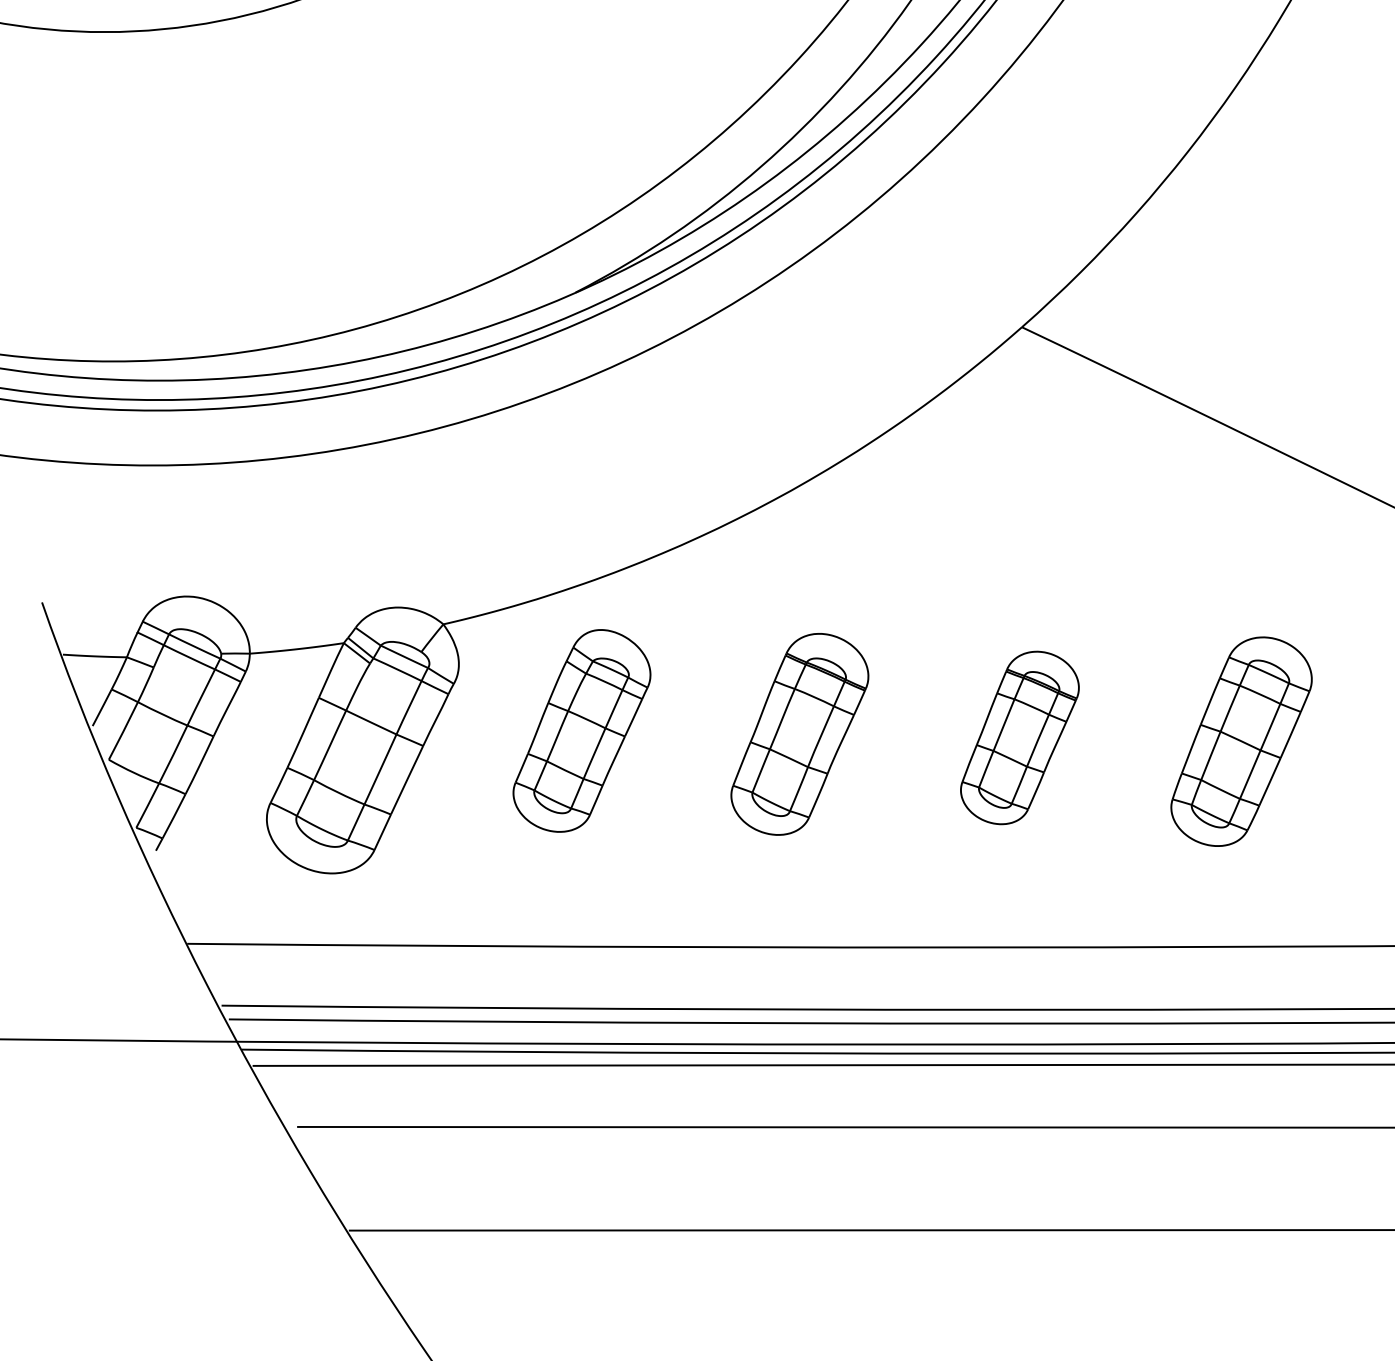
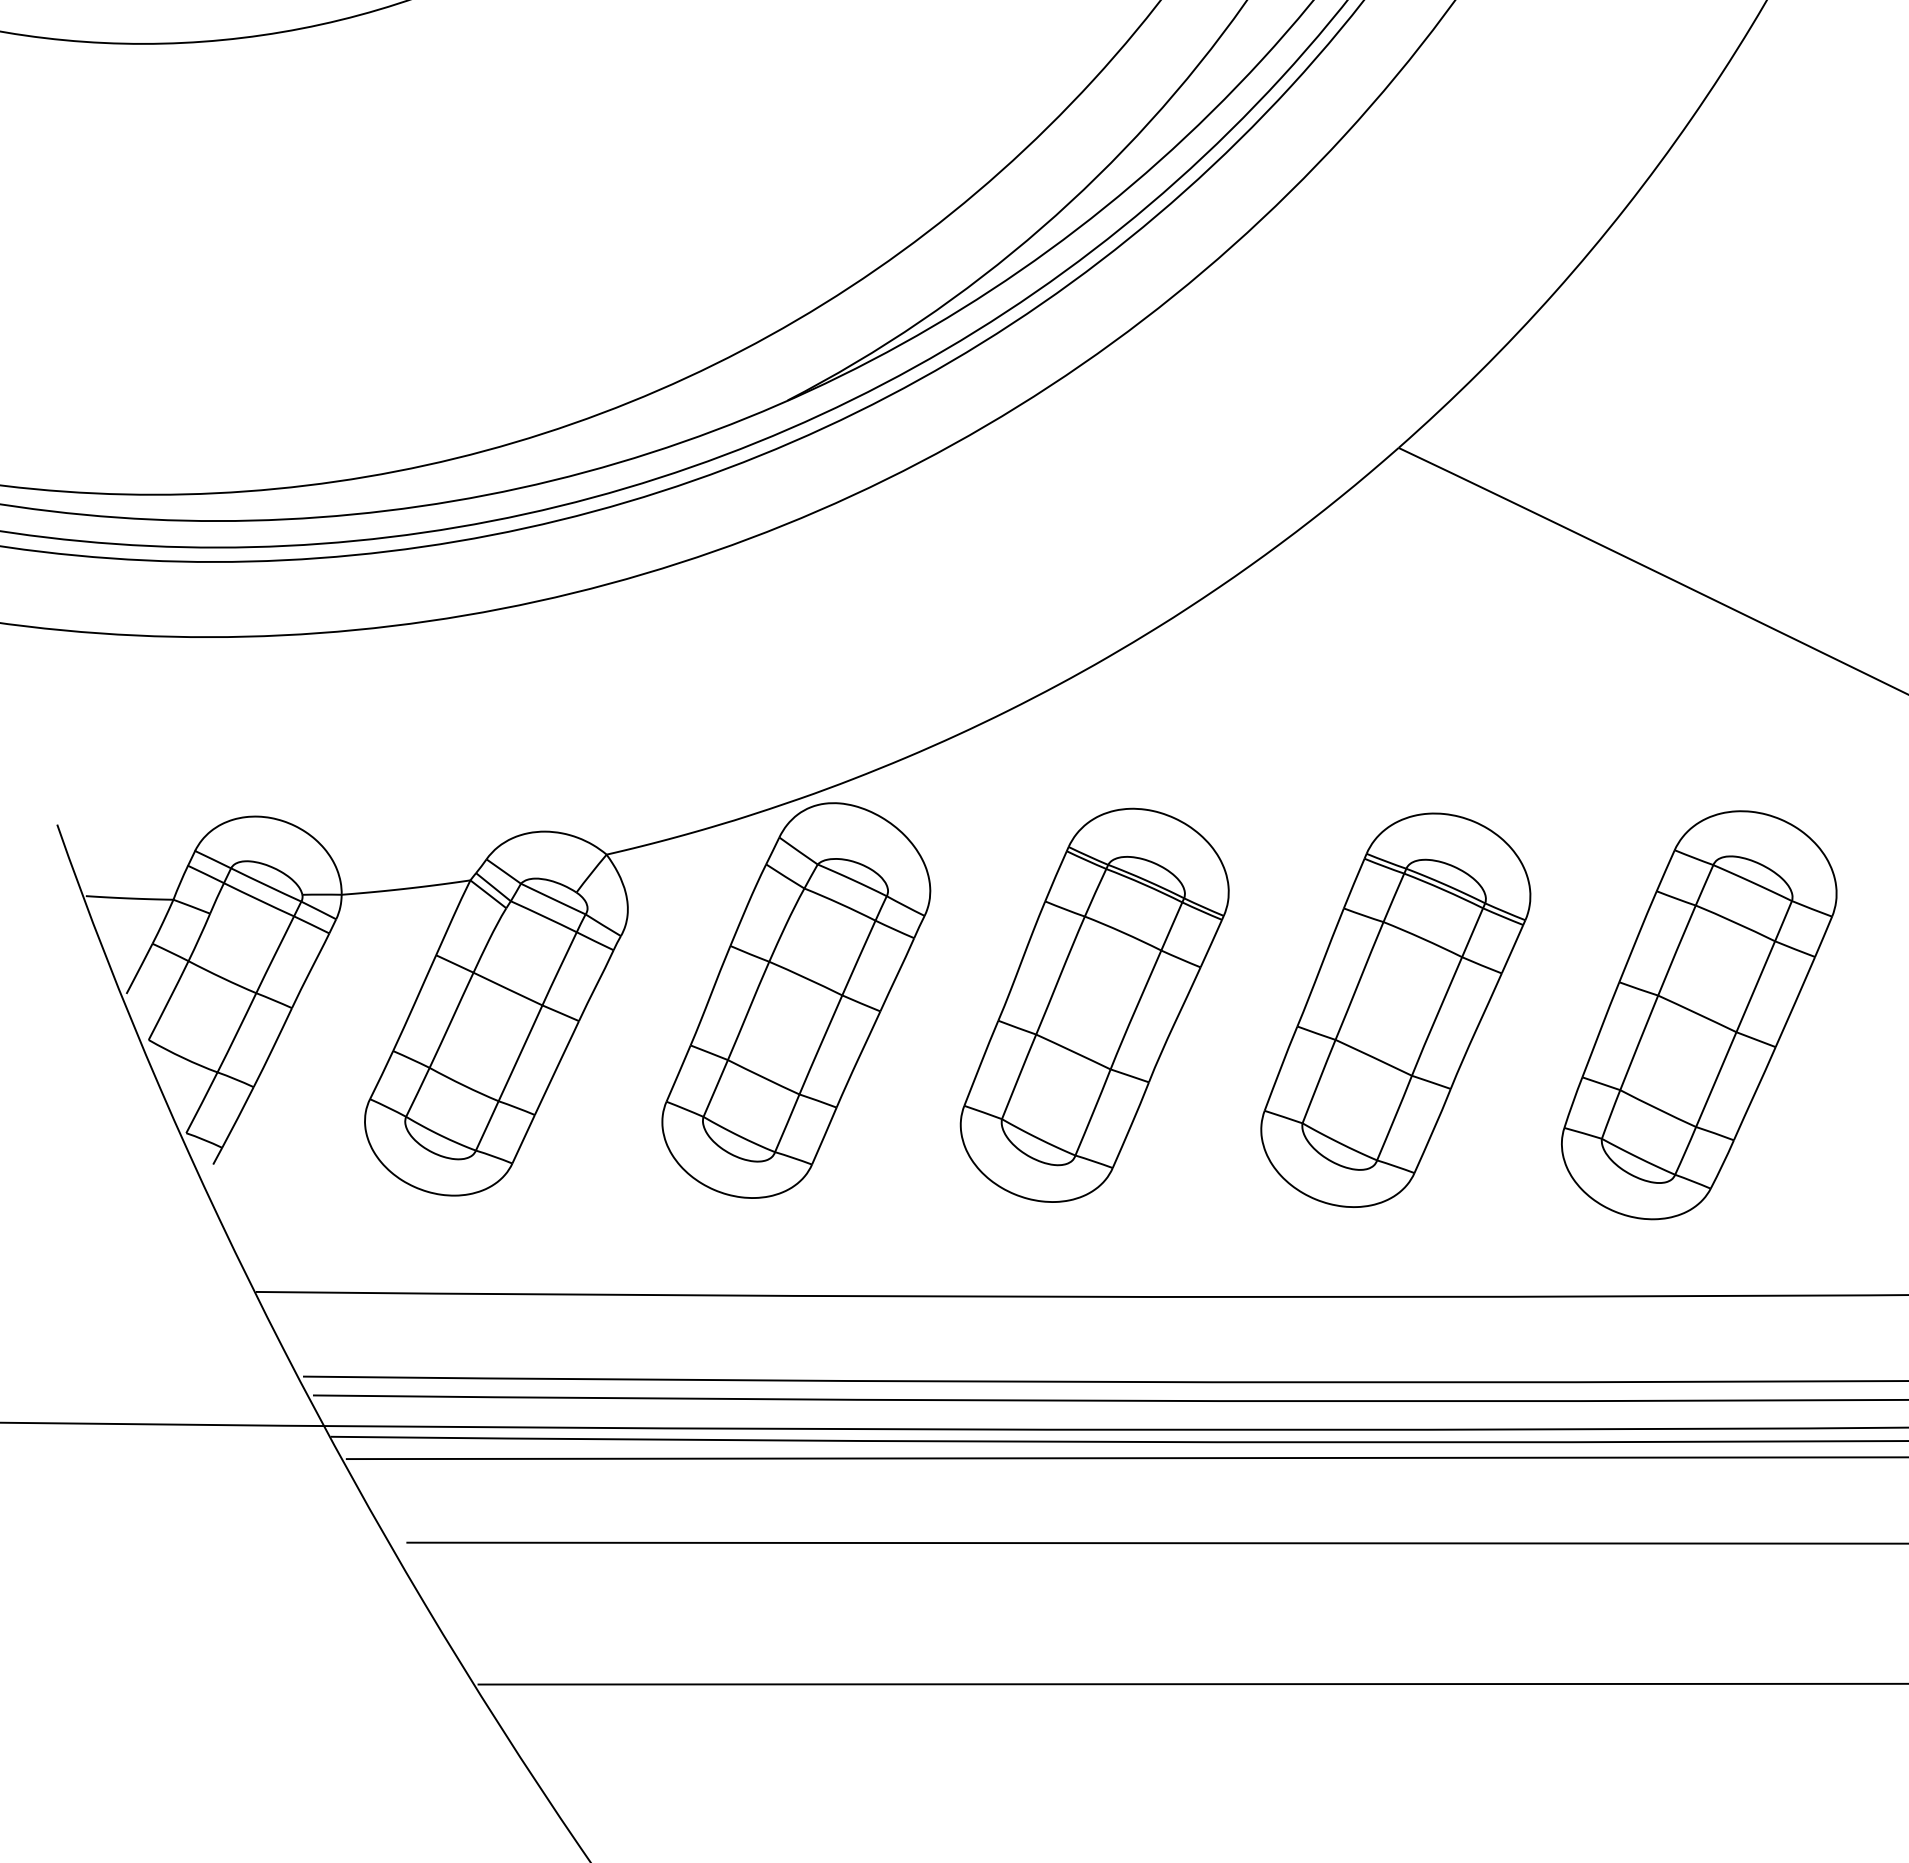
part: (582, 730) -> (796, 1000), size x1.43
part: (799, 733) -> (1094, 1004), size x1.43
part: (1019, 737) -> (1395, 1009), size x1.67
part: (1241, 741) -> (1699, 1015), size x1.43

